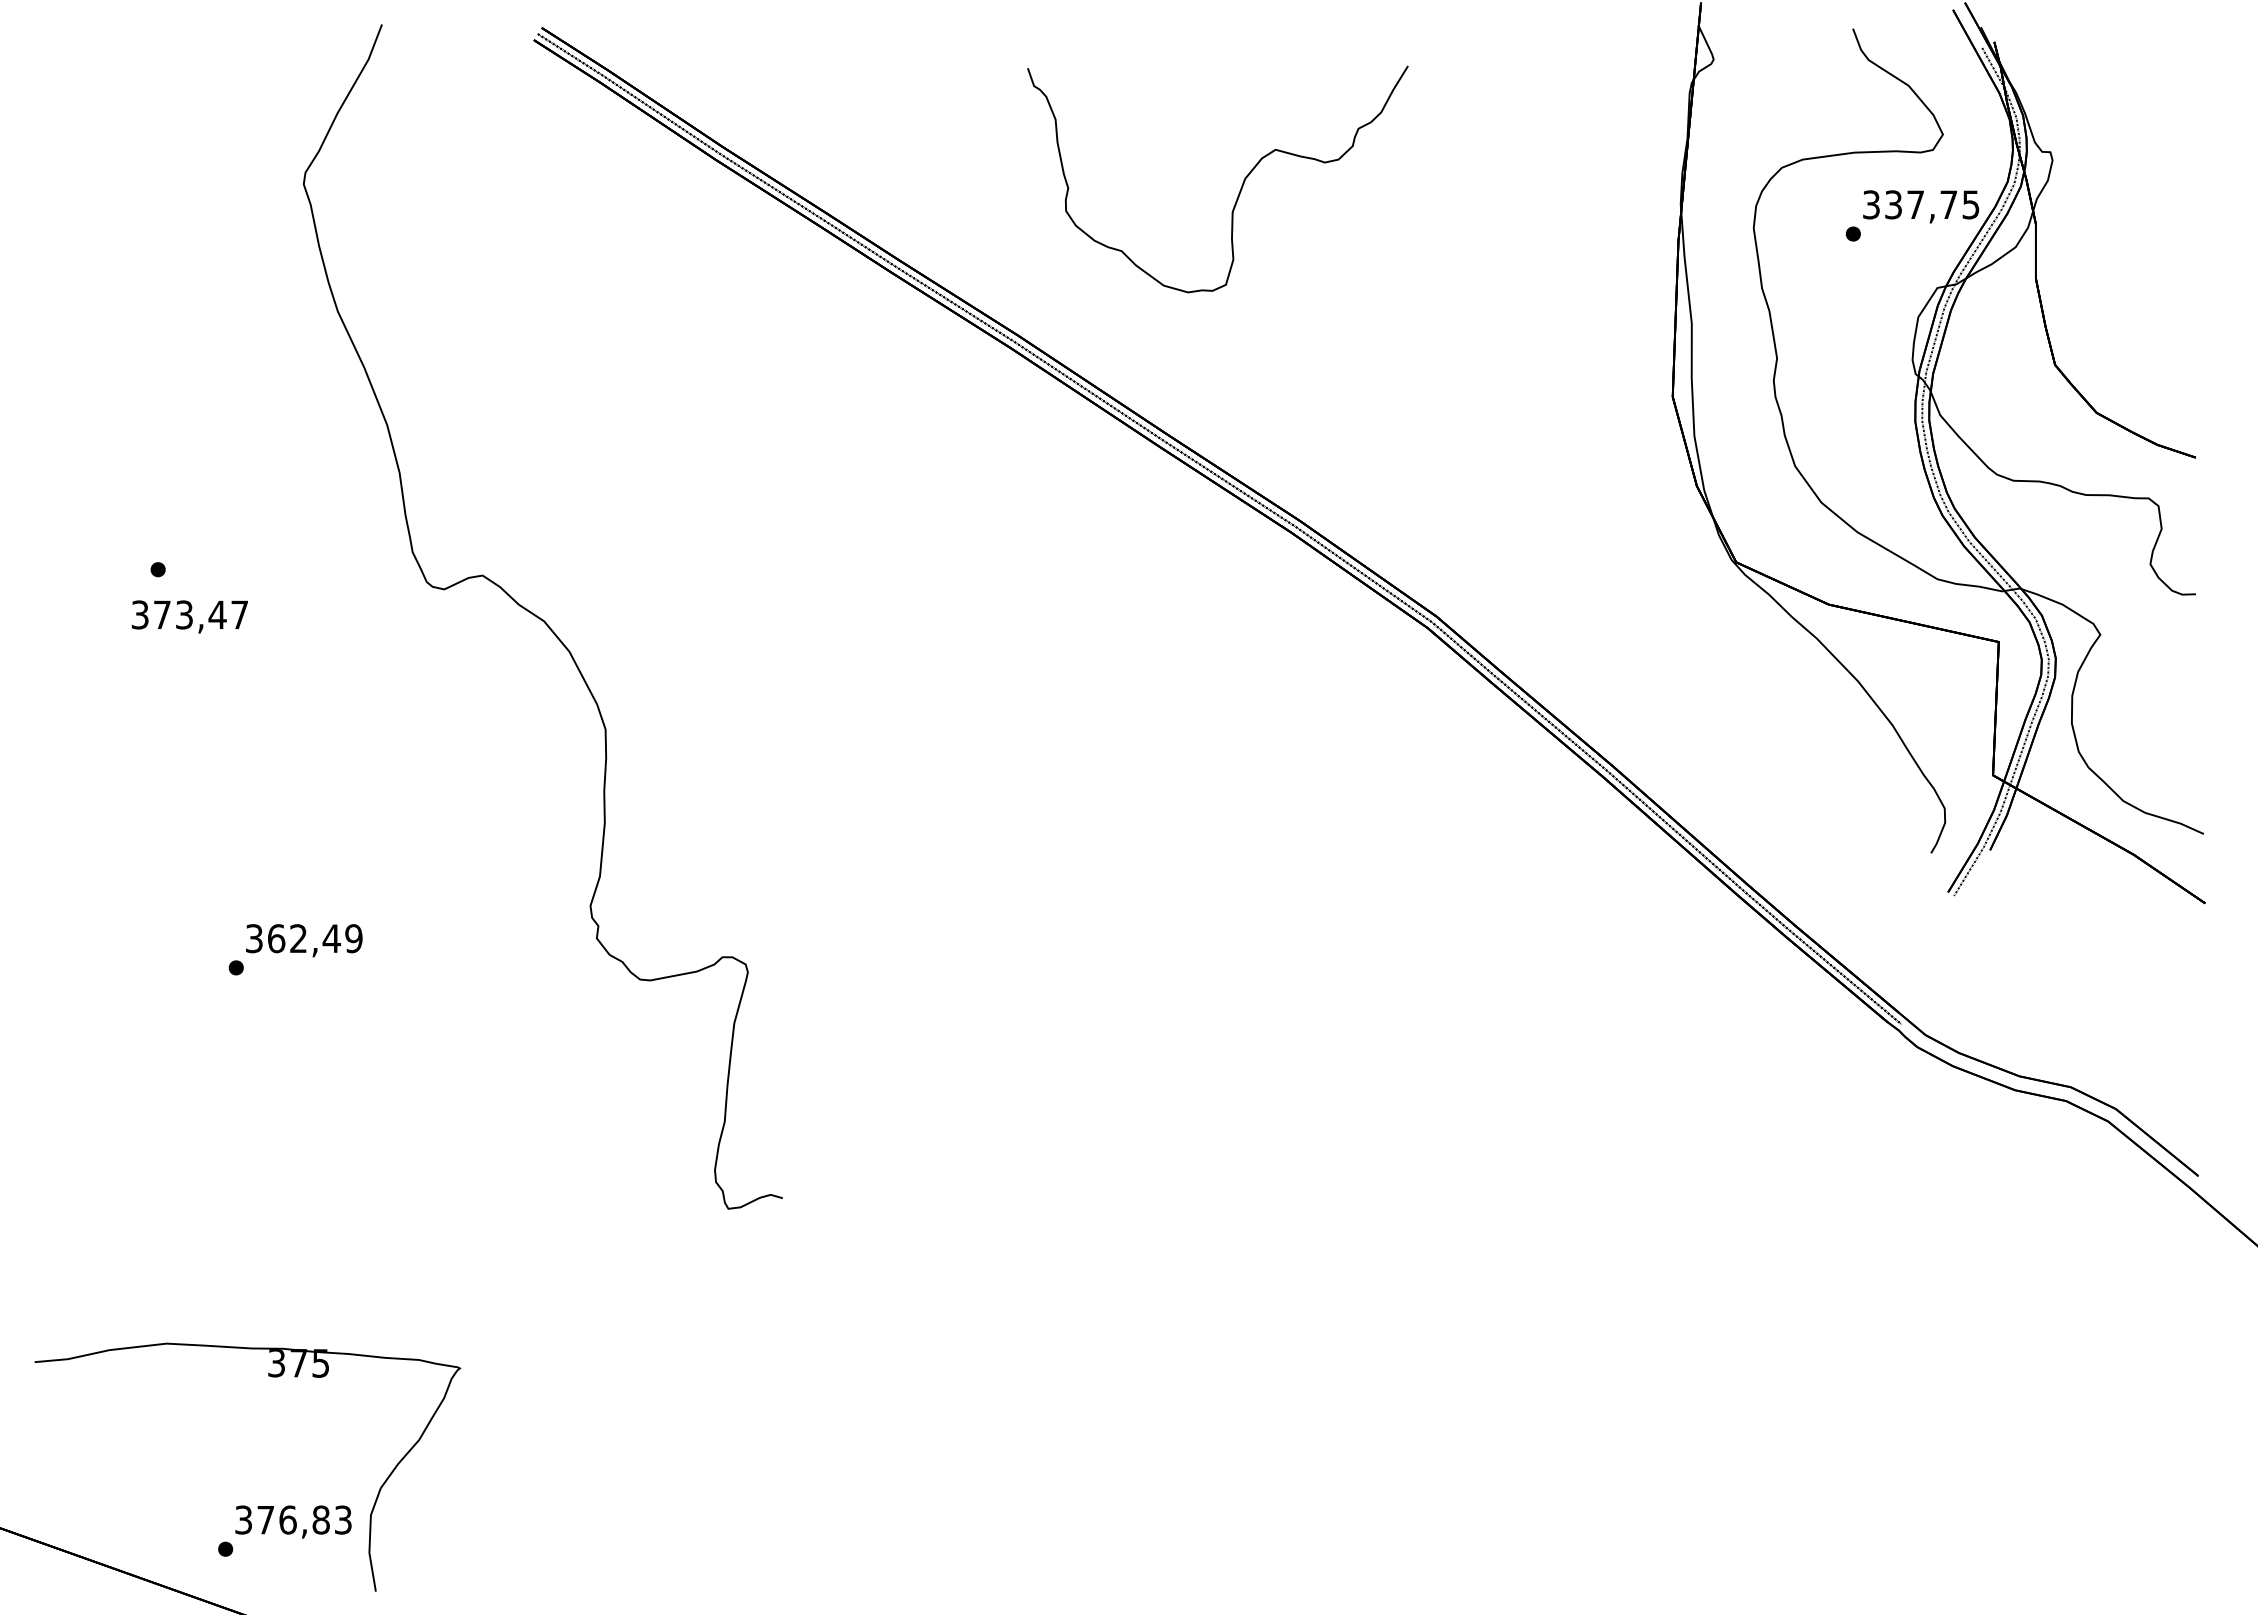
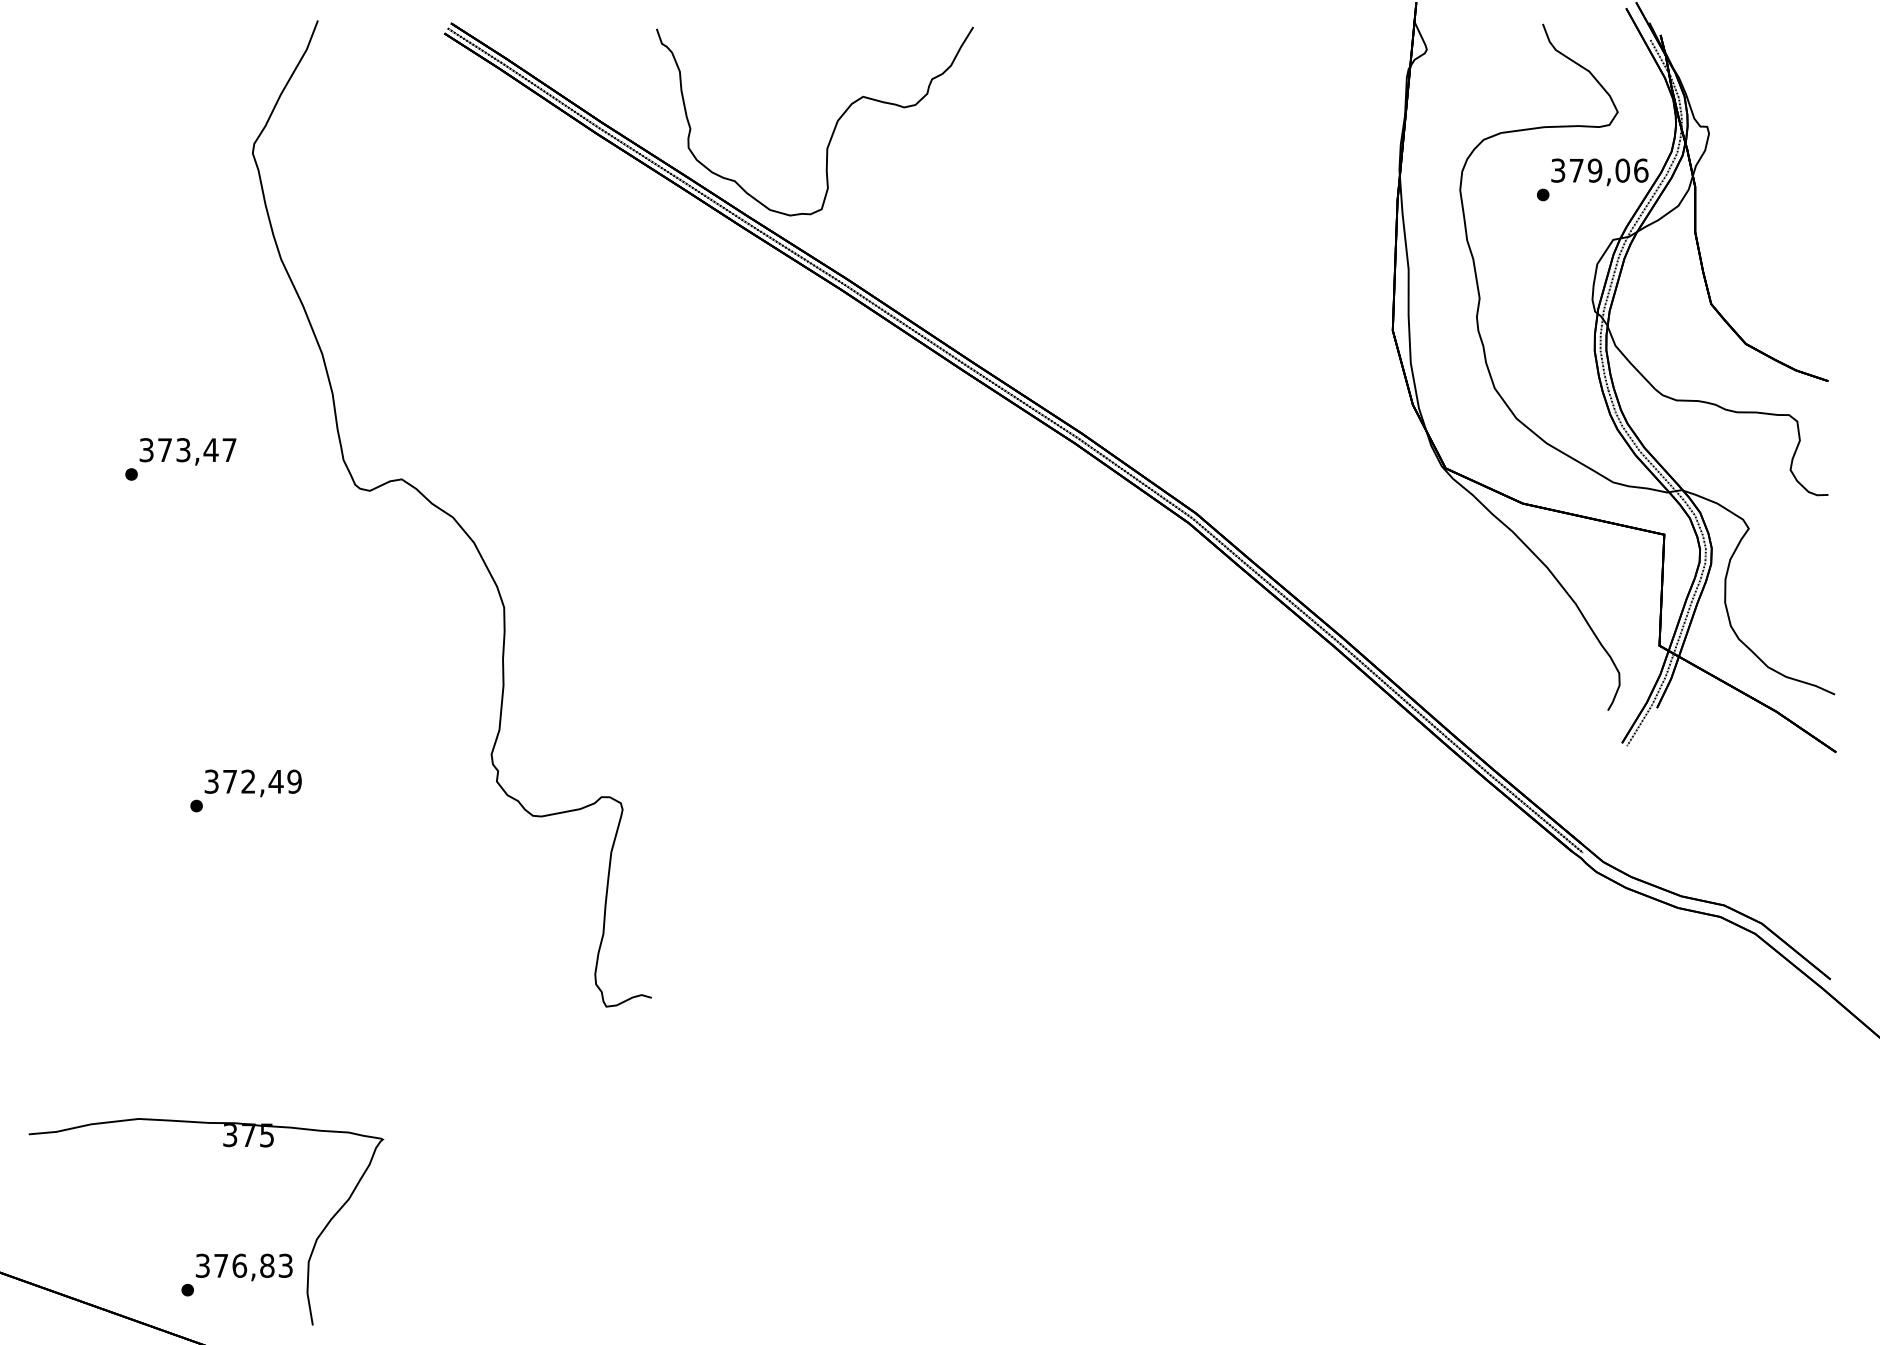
part: (1238, 191) -> (832, 131), moved
text: (1931, 204) -> (1608, 170), 337,75 -> 379,06
text: (189, 616) -> (187, 451), moved
text: (276, 938) -> (230, 781), 362,49 -> 372,49

